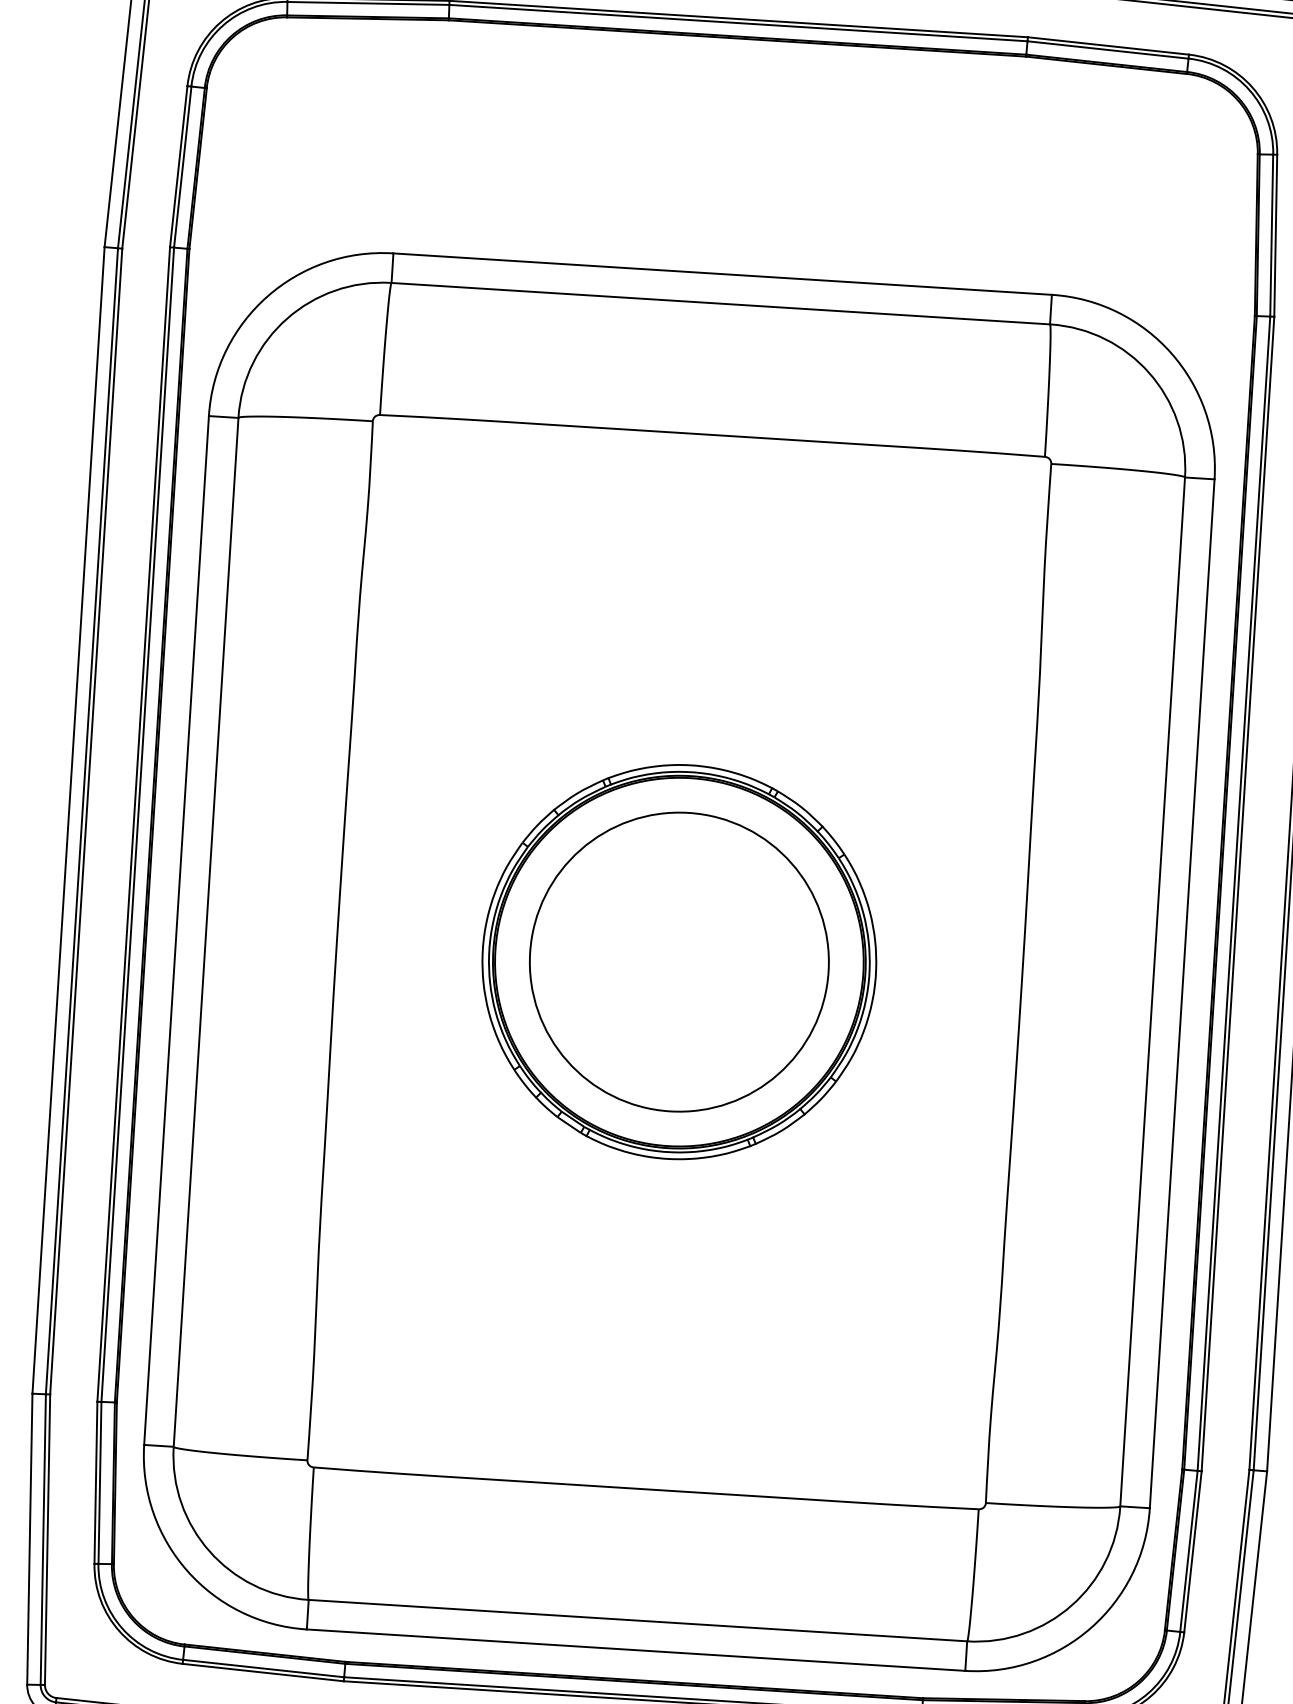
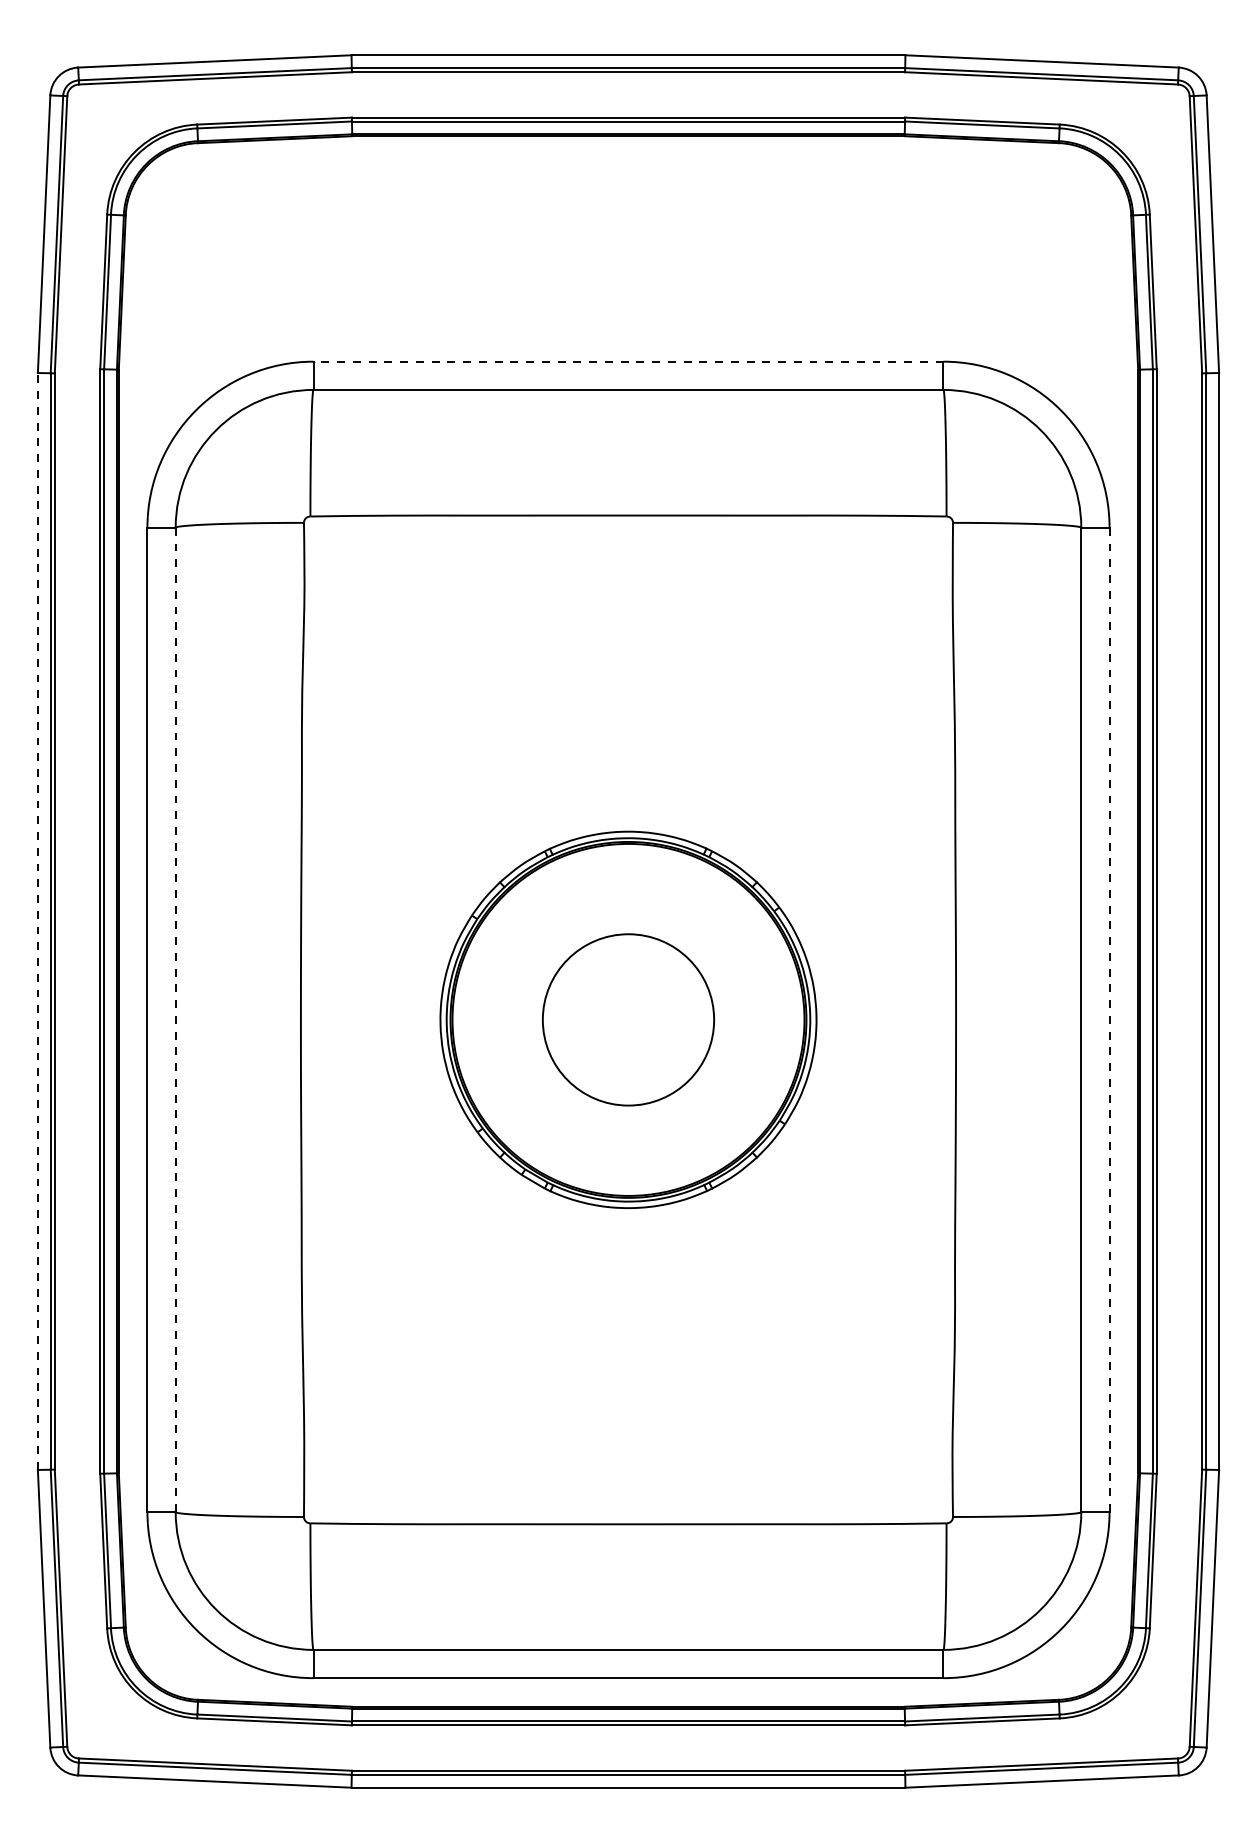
line: (722, 273) -> (628, 361), solid -> dashed
line: (68, 820) -> (37, 921), solid -> dashed
line: (205, 932) -> (175, 1020), solid -> dashed
circle: (679, 961) -> (628, 1019), size x0.6
line: (1182, 993) -> (1109, 1019), solid -> dashed

